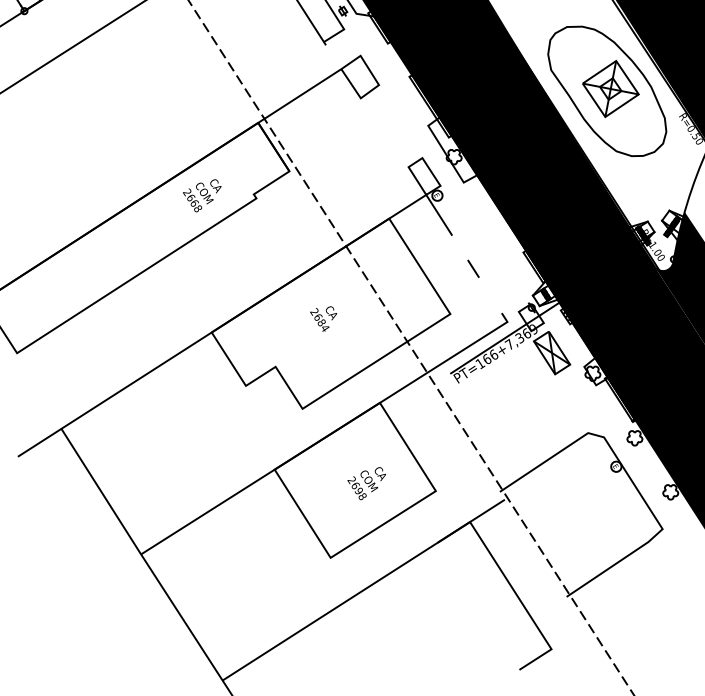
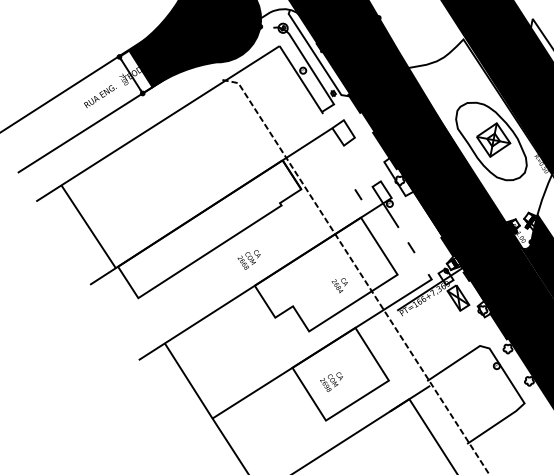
line: (385, 179) -> (358, 194), added
text: (201, 195) -> (248, 259), moved
text: (323, 318) -> (339, 285), moved
text: (366, 482) -> (331, 381), moved

